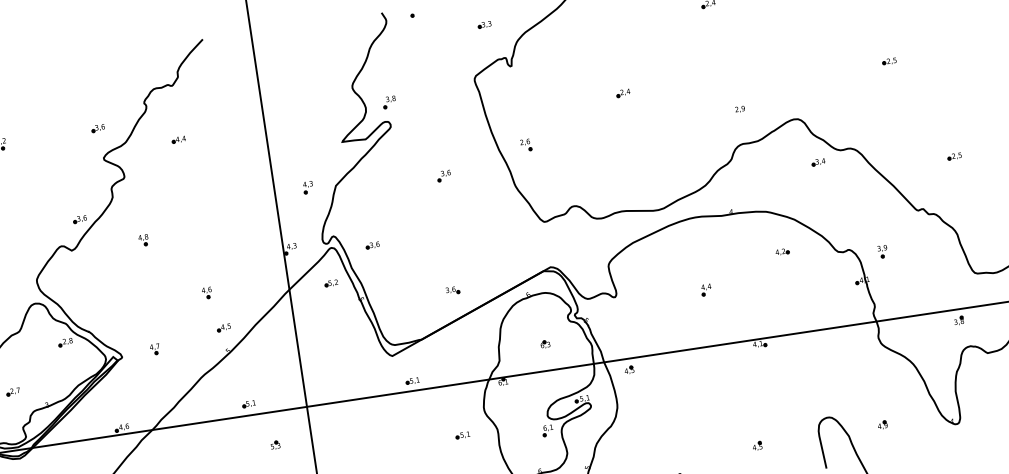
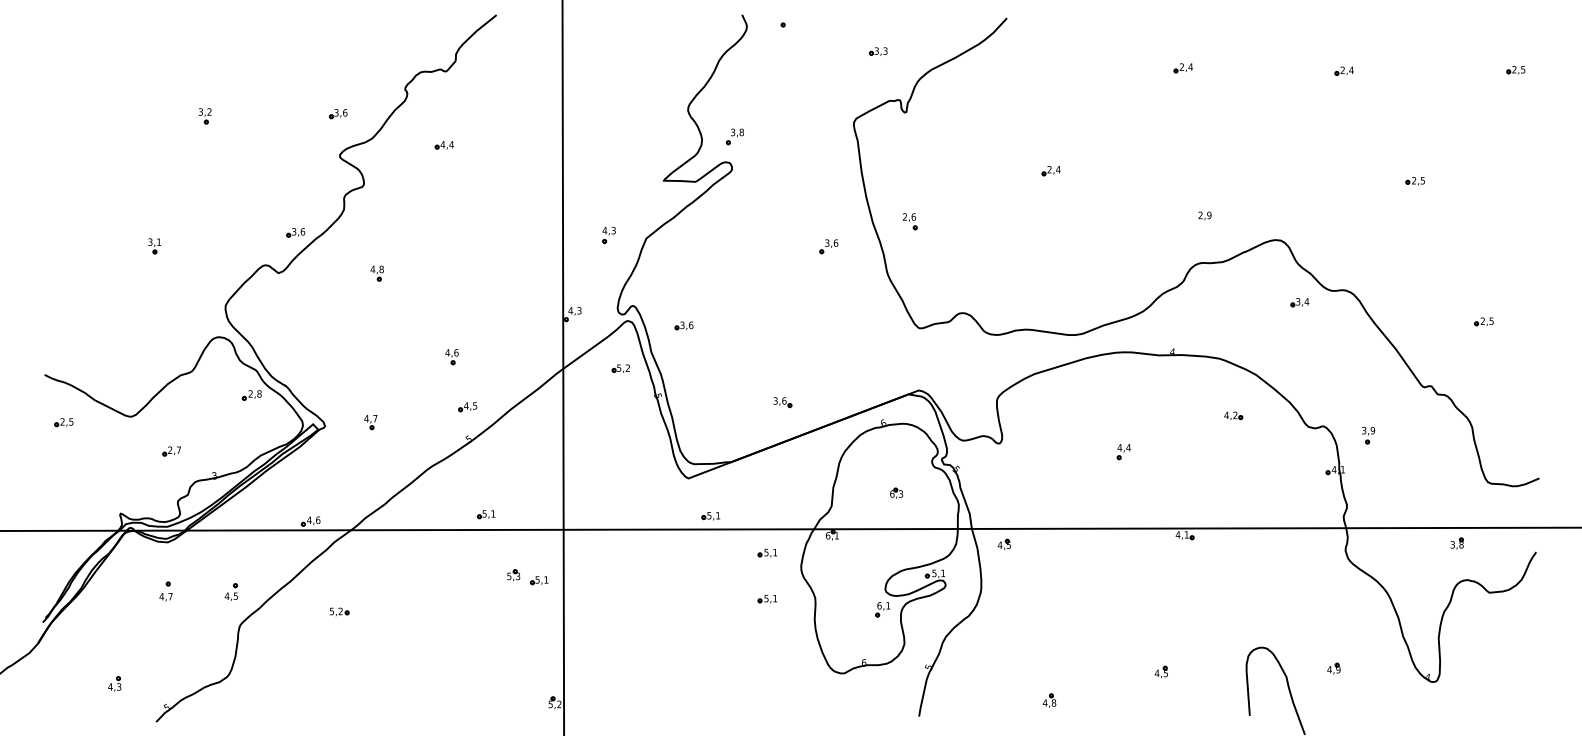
part: (443, 175) -> (828, 246), moved
part: (457, 402) -> (767, 553), added
part: (294, 446) -> (539, 580), added

